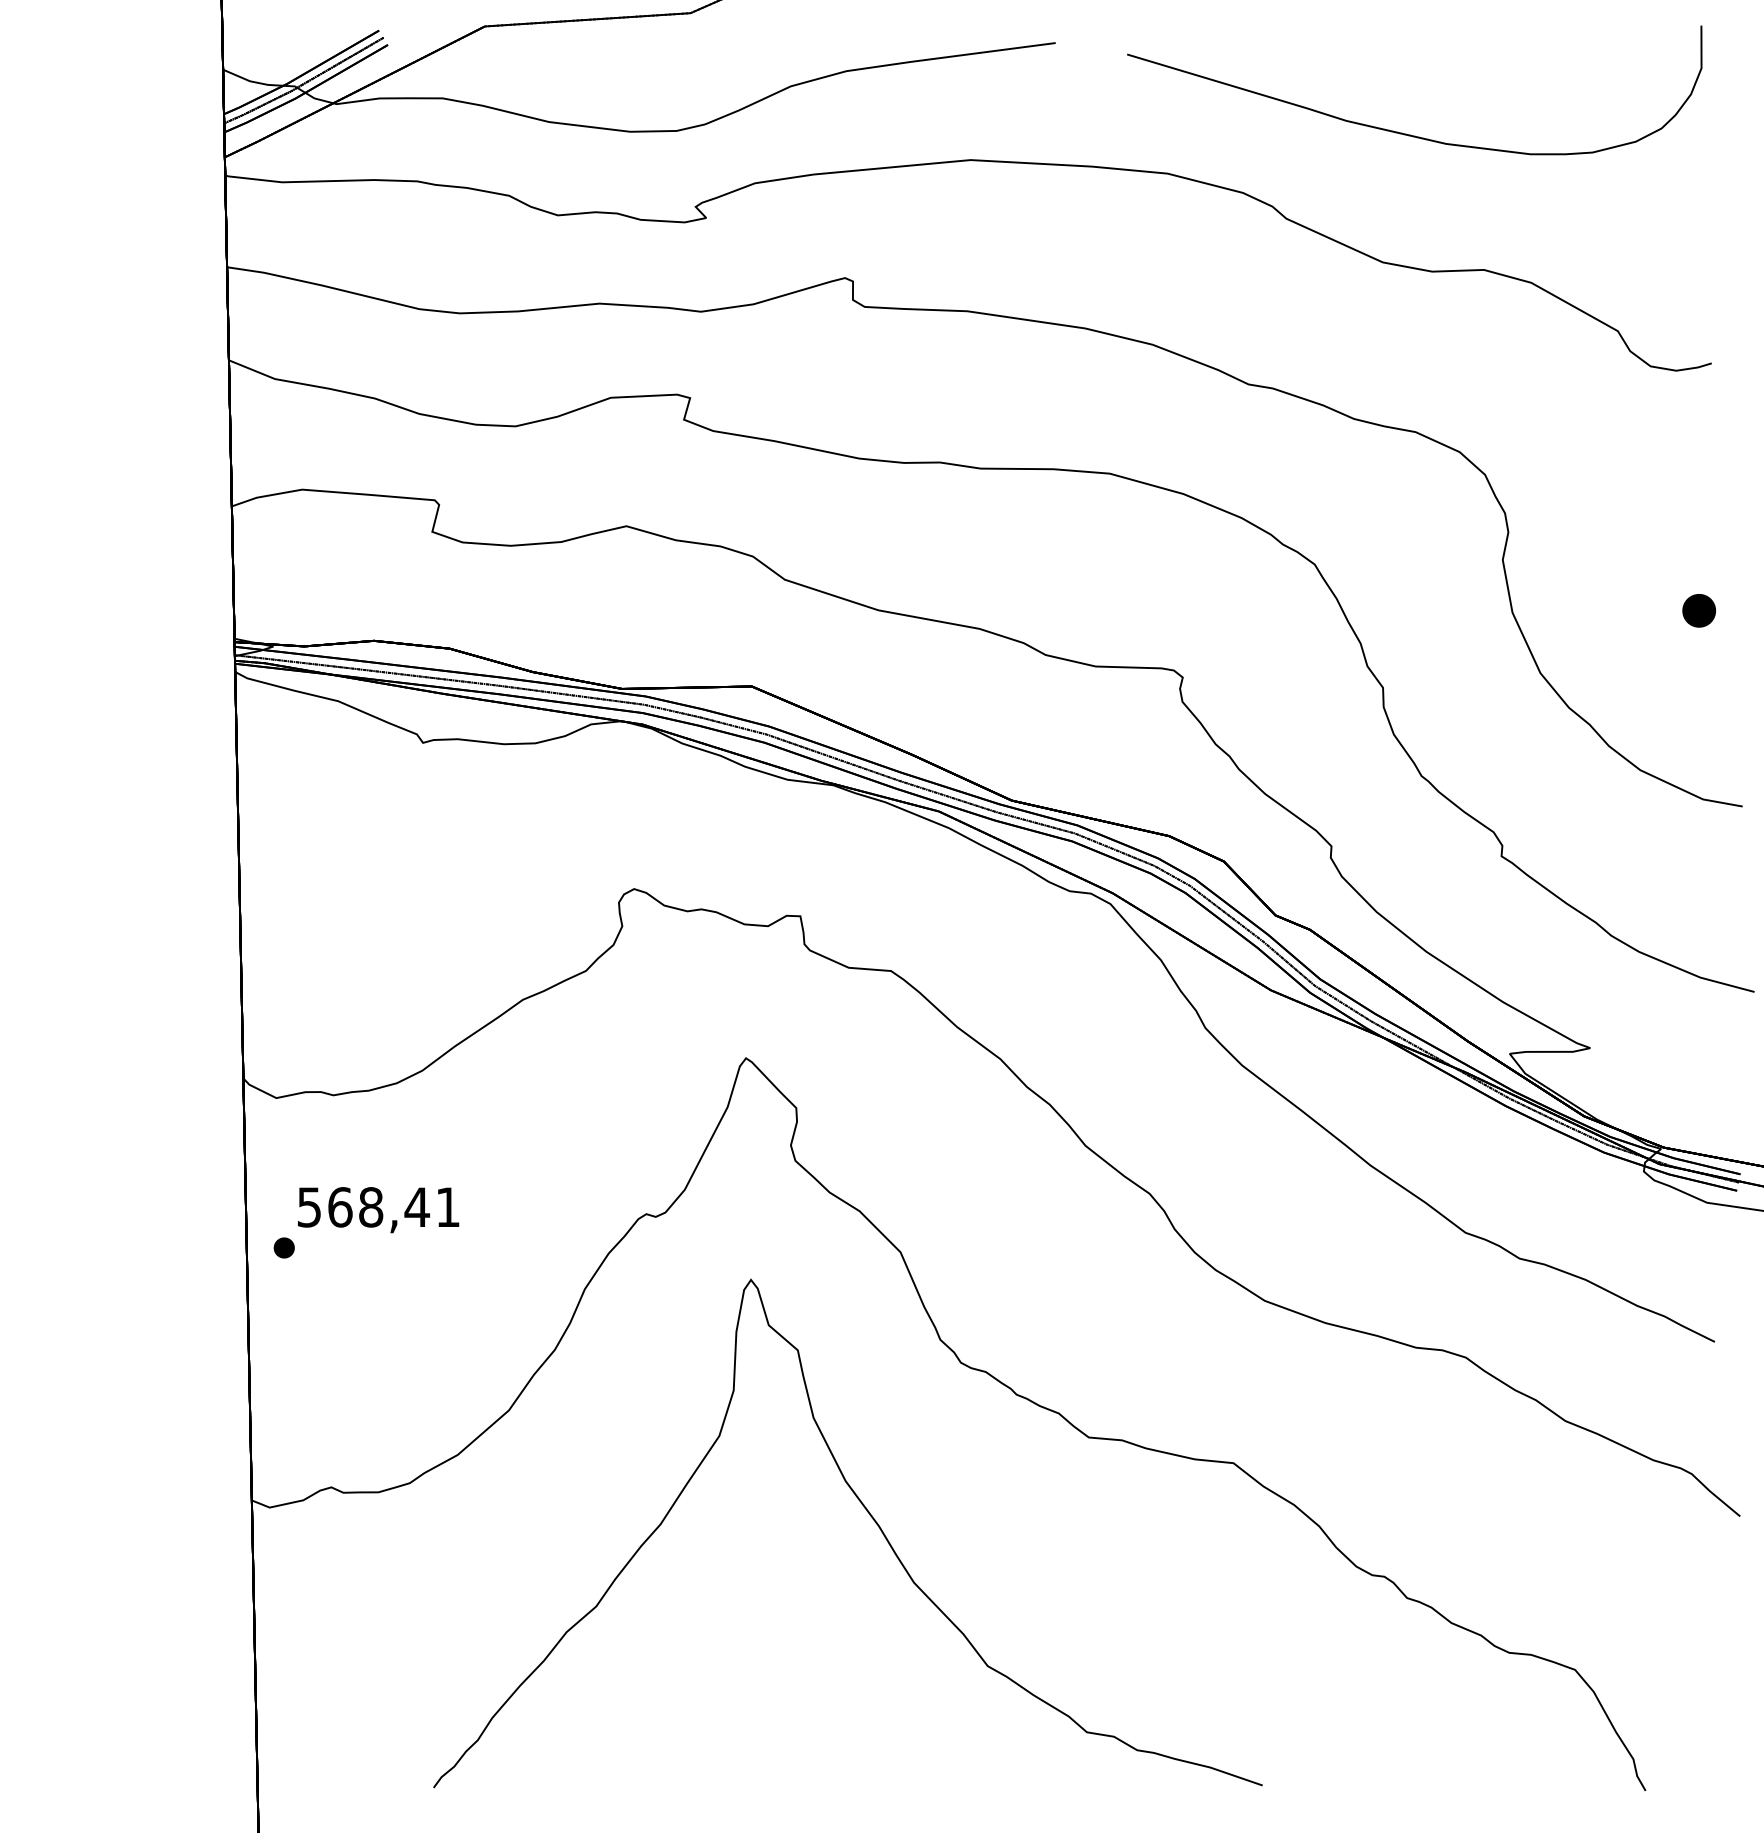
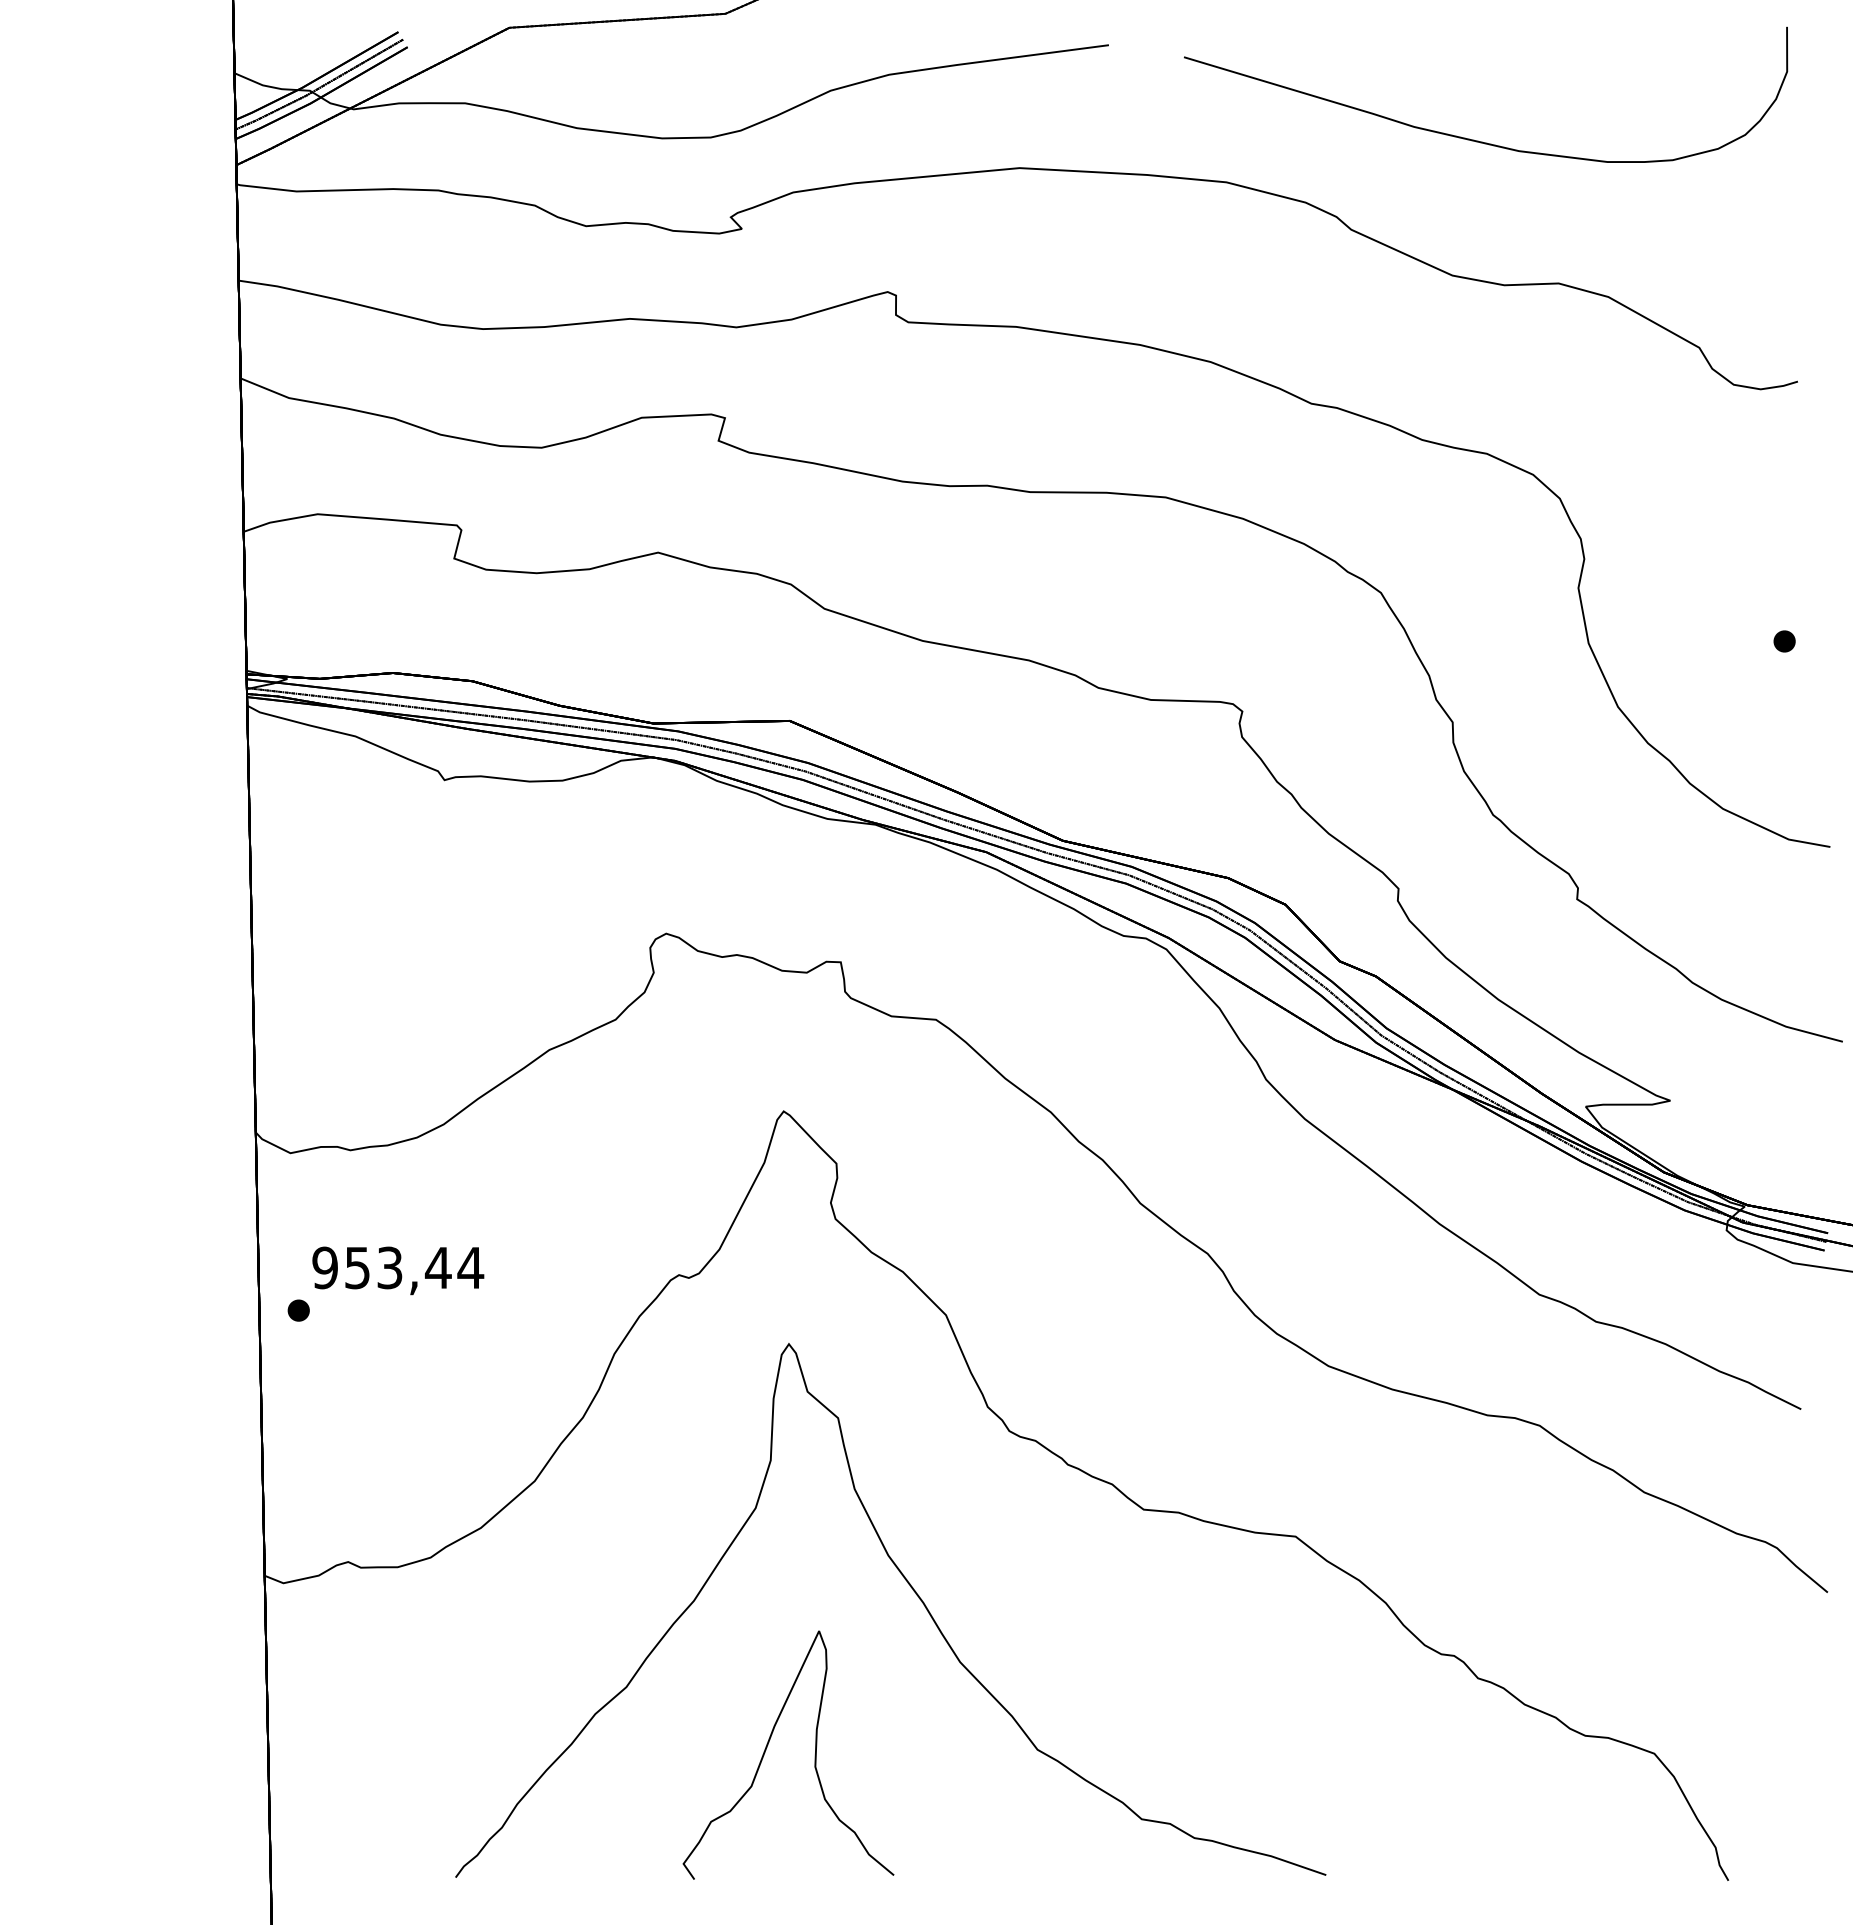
part: (1698, 610) -> (1784, 641), size x0.62
text: (379, 1206) -> (398, 1267), 568,41 -> 953,44
part: (731, 1662) -> (768, 1745), added

